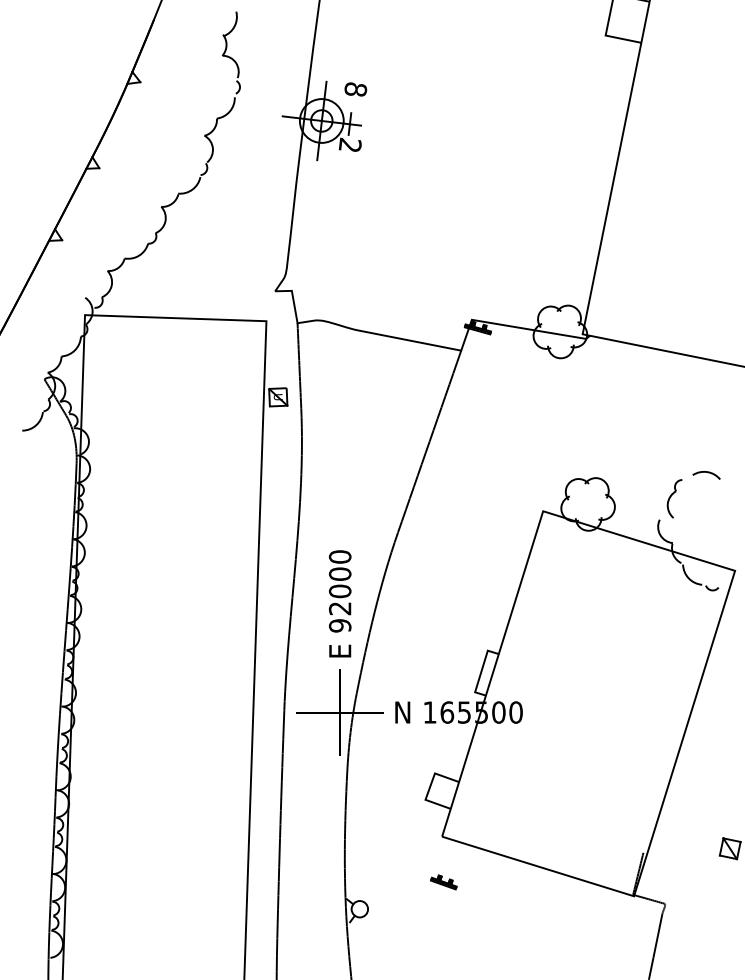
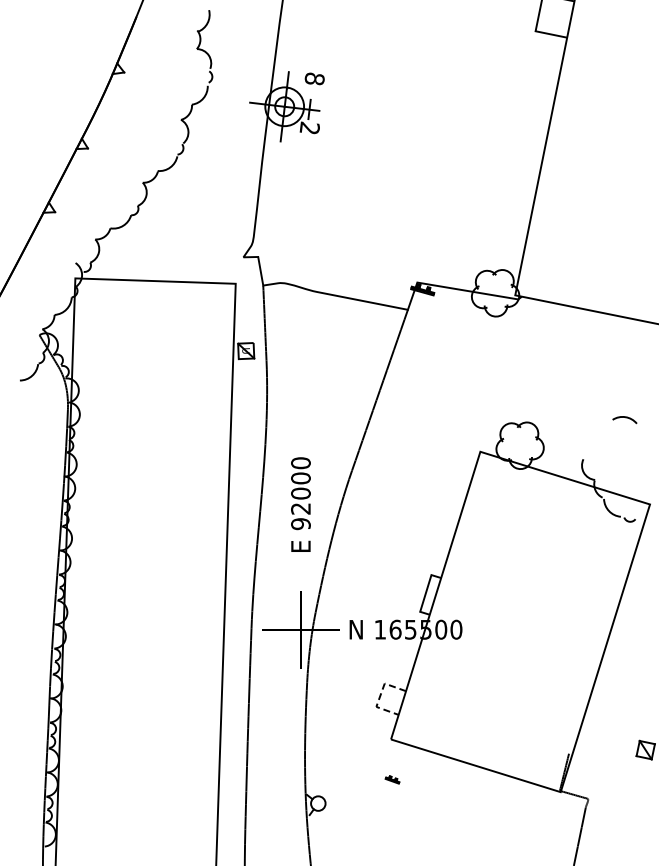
part: (674, 498) -> (596, 440), removed
text: (339, 603) -> (300, 504), moved
line: (430, 786) -> (380, 695), solid -> dashed
part: (443, 881) -> (392, 779), size x0.6

